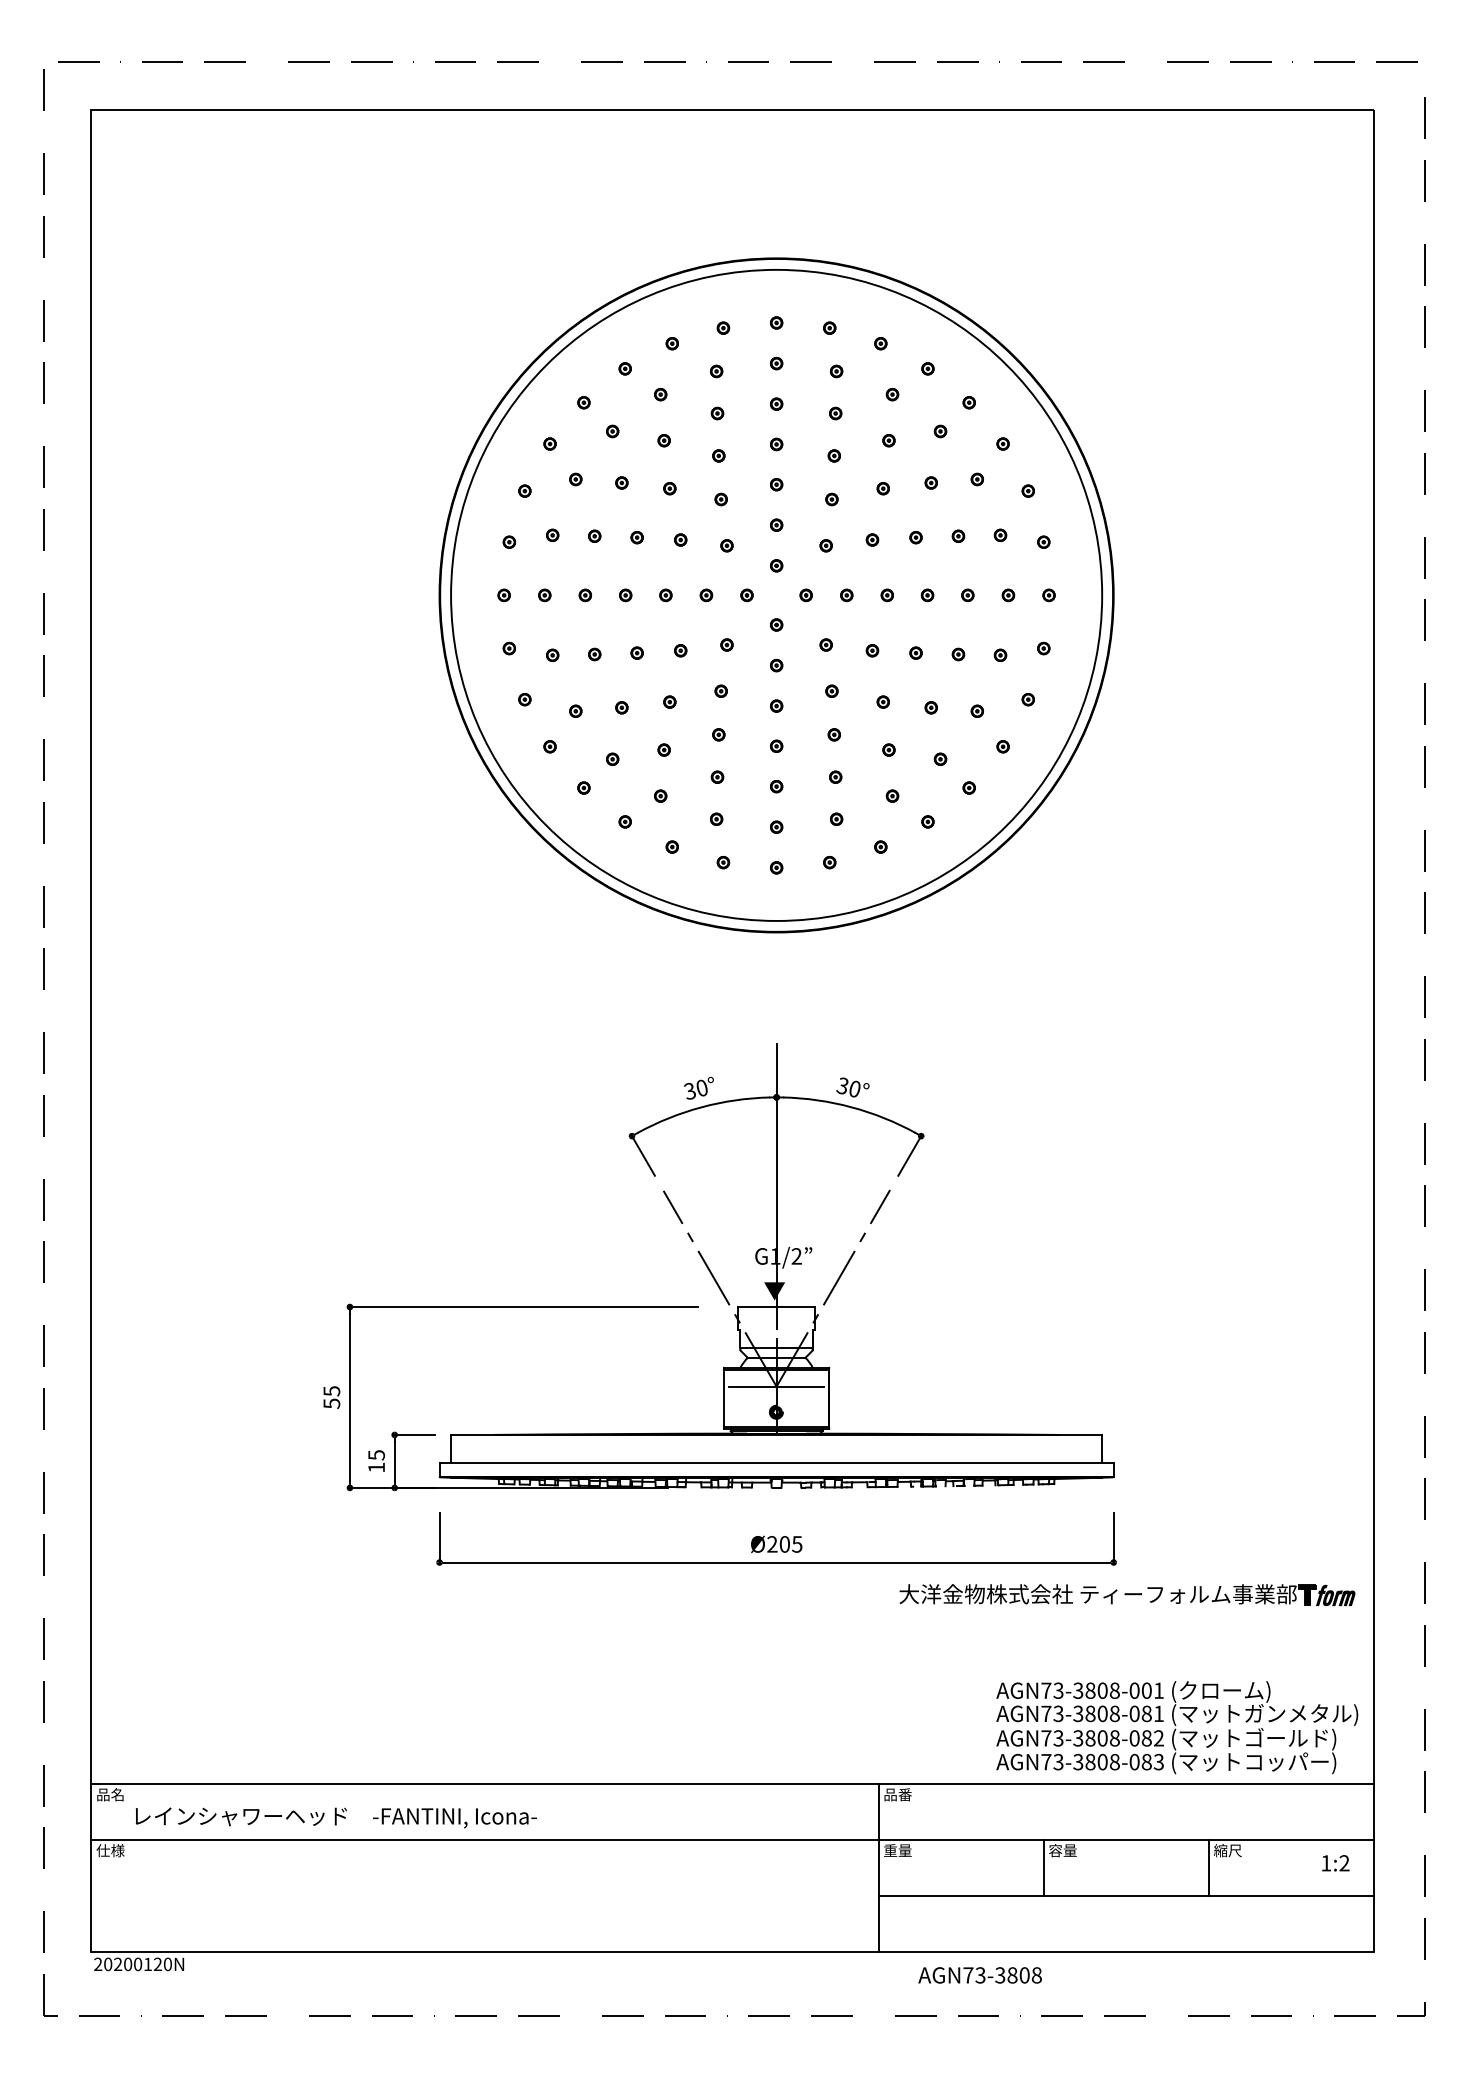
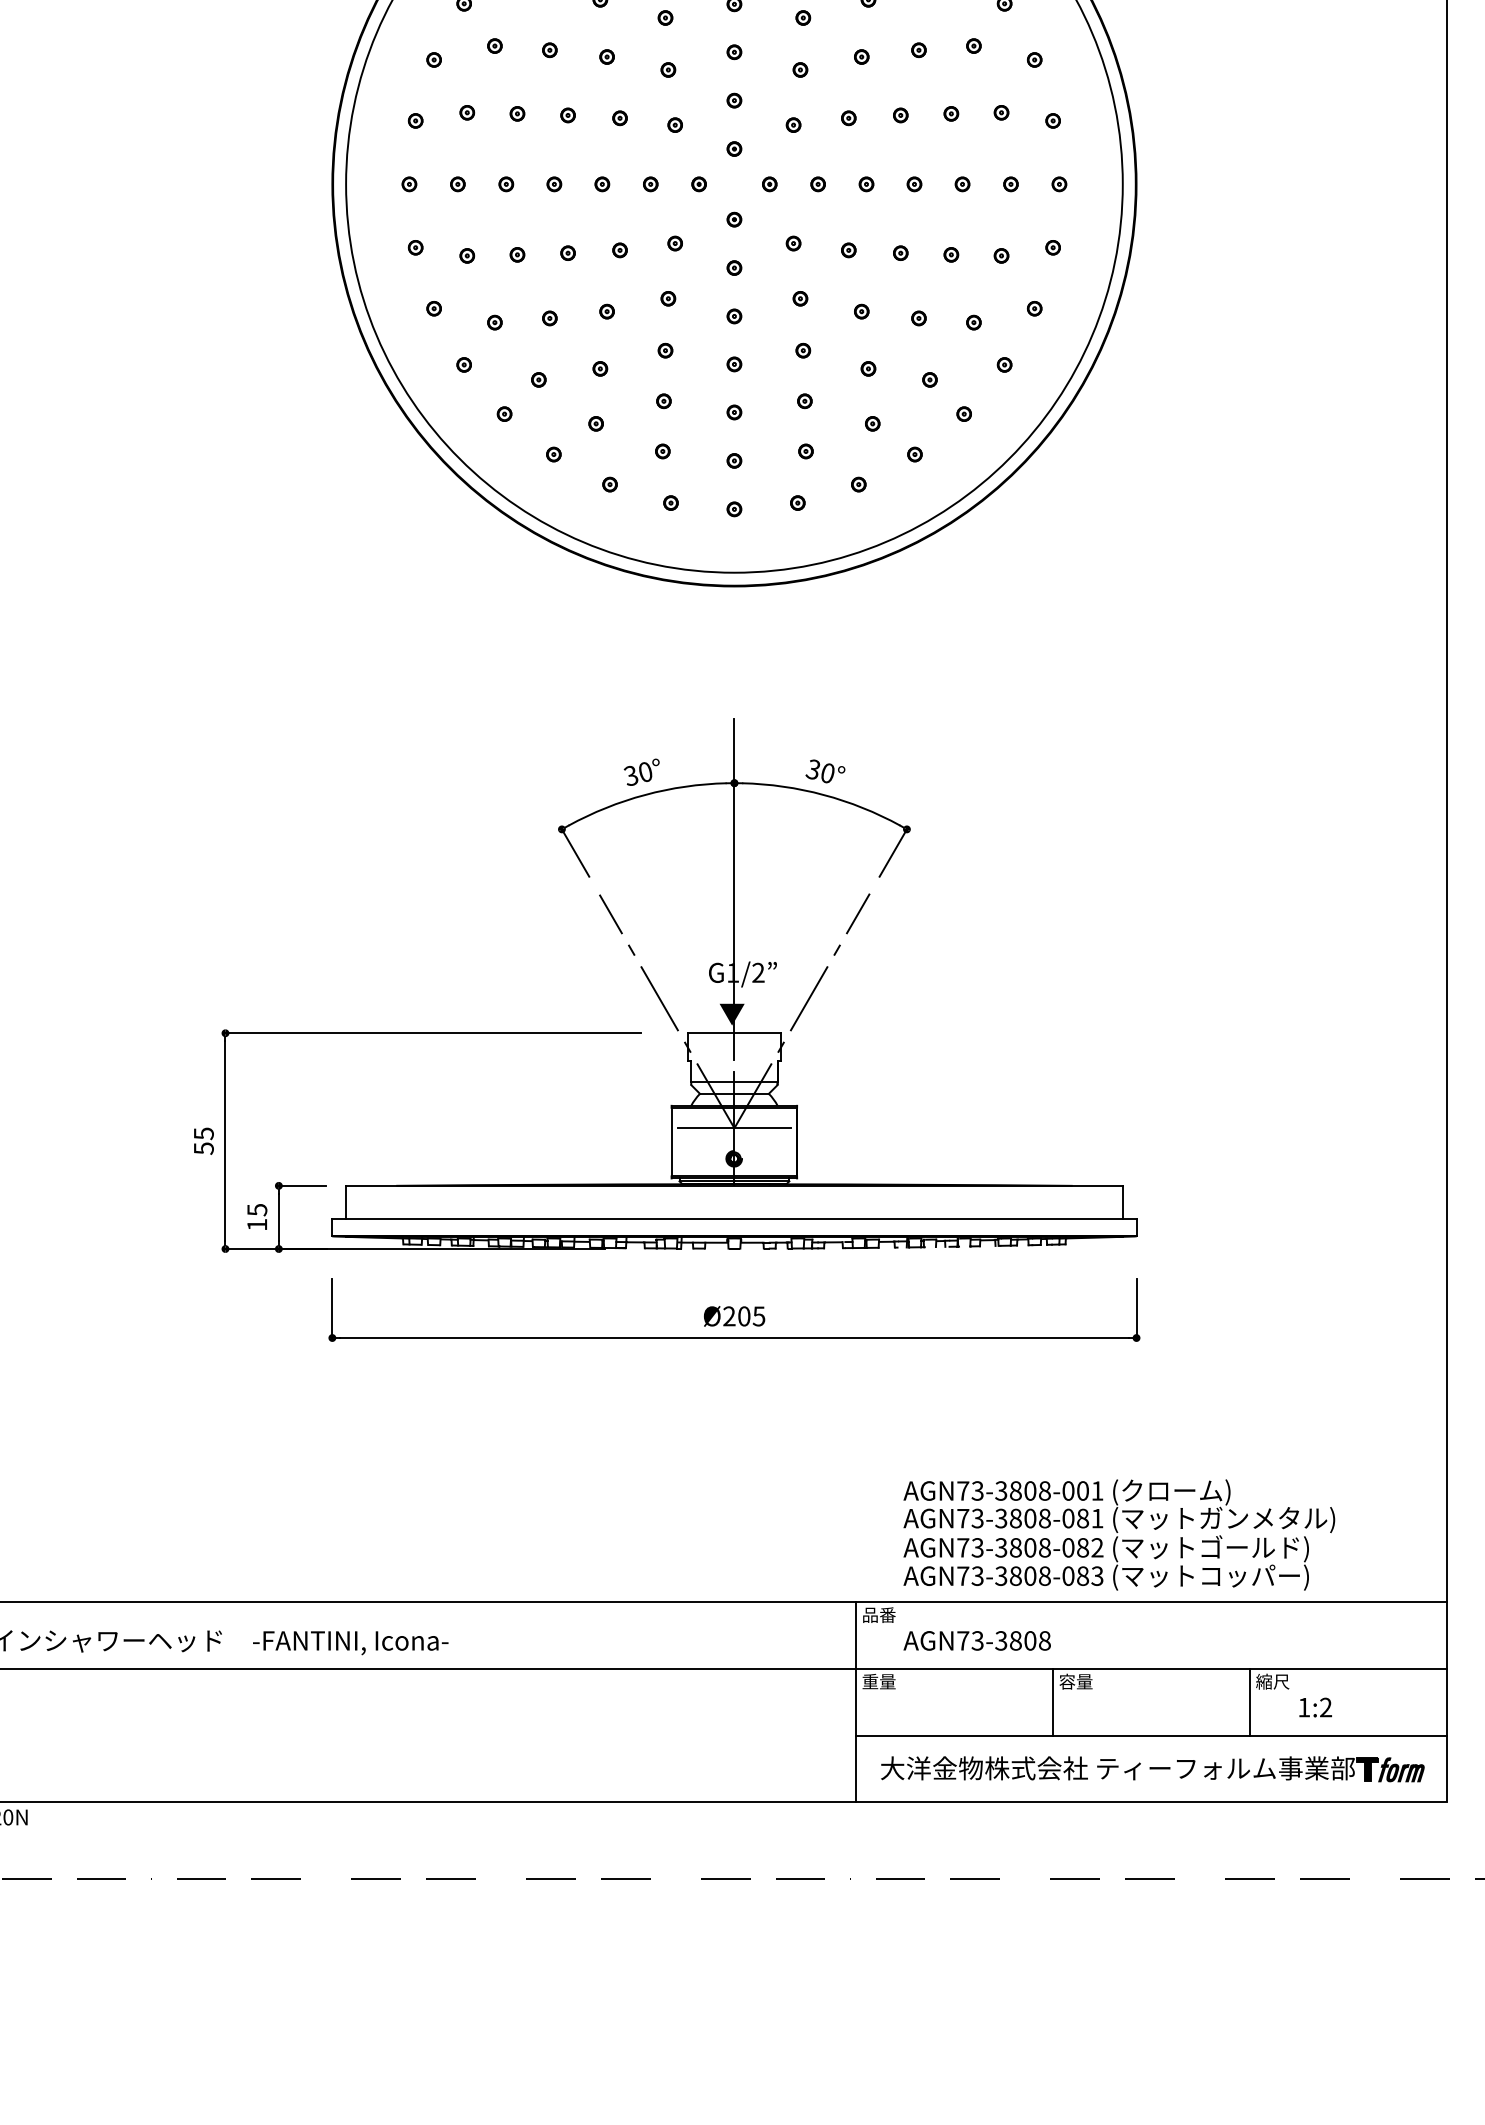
part: (1127, 1594) -> (1153, 1768), moved
text: (1177, 1727) -> (1119, 1534), moved
text: (1335, 1863) -> (1315, 1707), moved
text: (979, 1975) -> (976, 1641), moved

